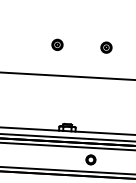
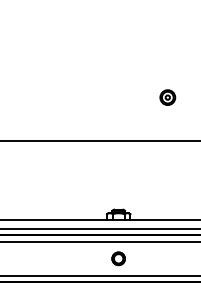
part: (57, 44) -> (97, 97), removed
part: (90, 159) -> (118, 258), moved

